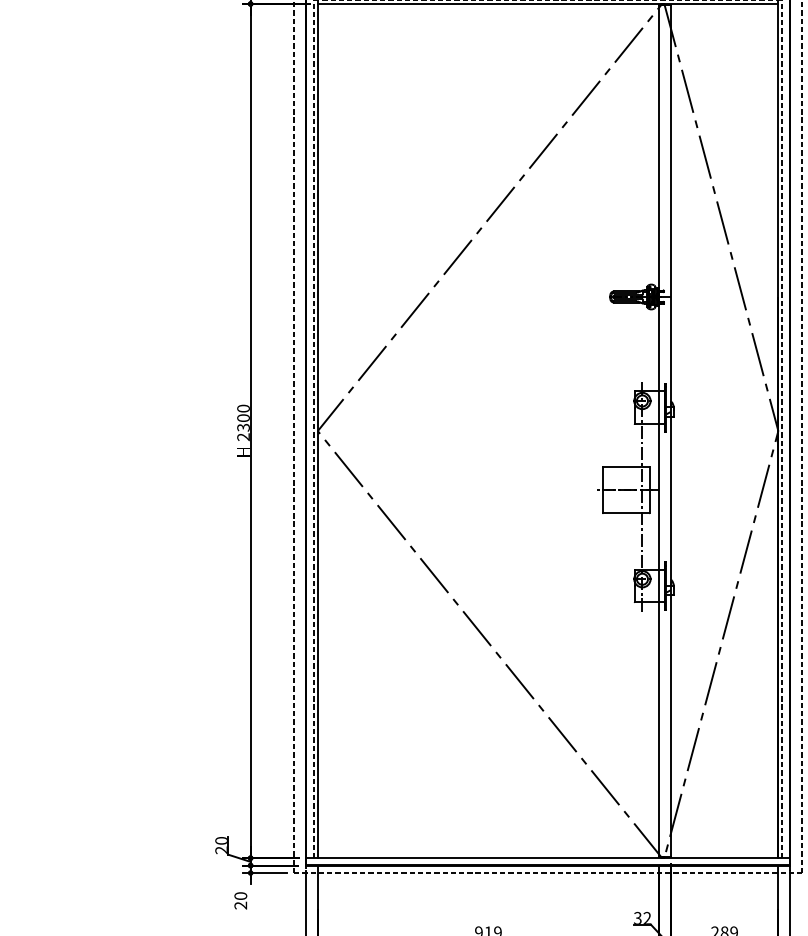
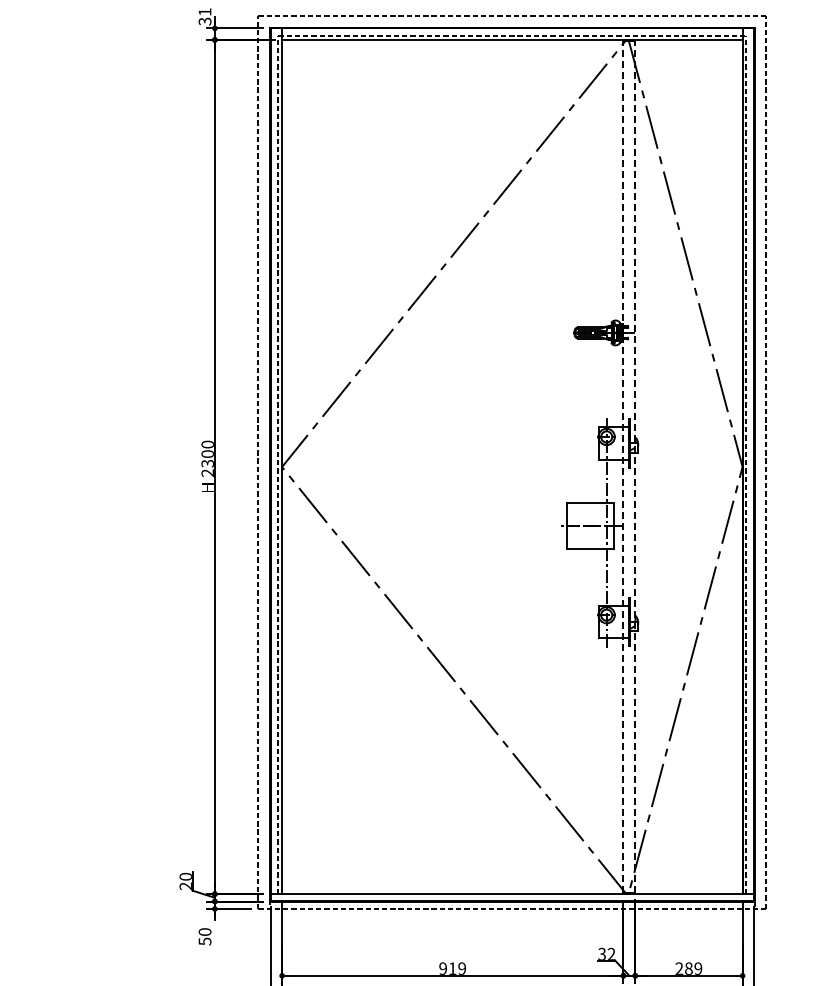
line: (659, 431) -> (623, 467), solid -> dashed
line: (671, 431) -> (635, 467), solid -> dashed
text: (240, 905) -> (204, 941), 20 -> 50

